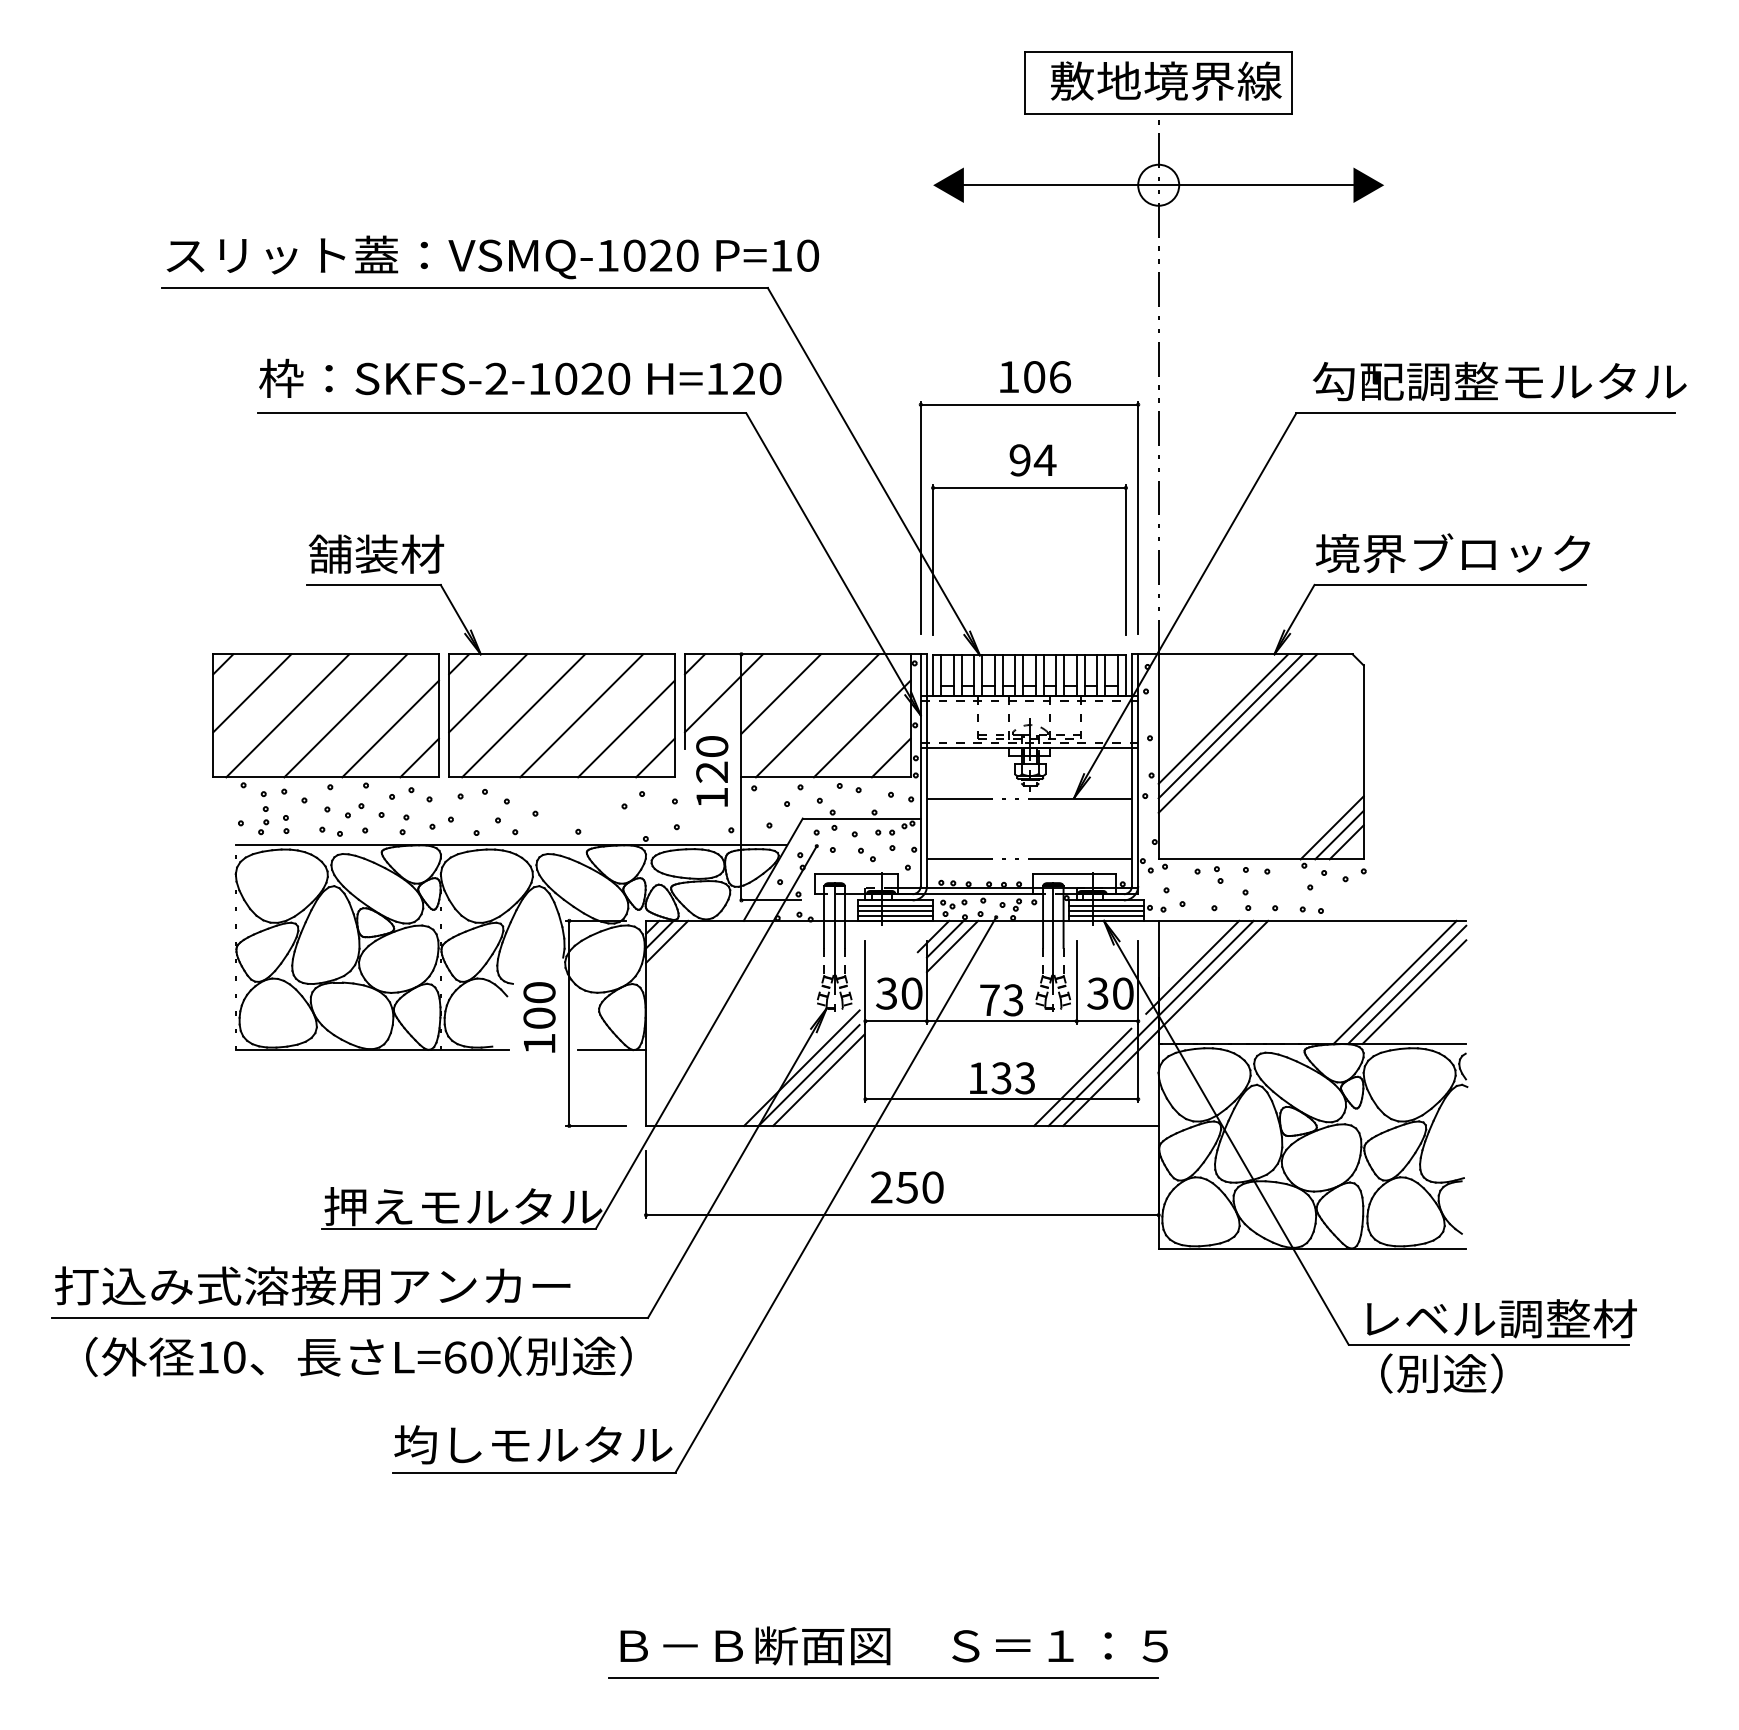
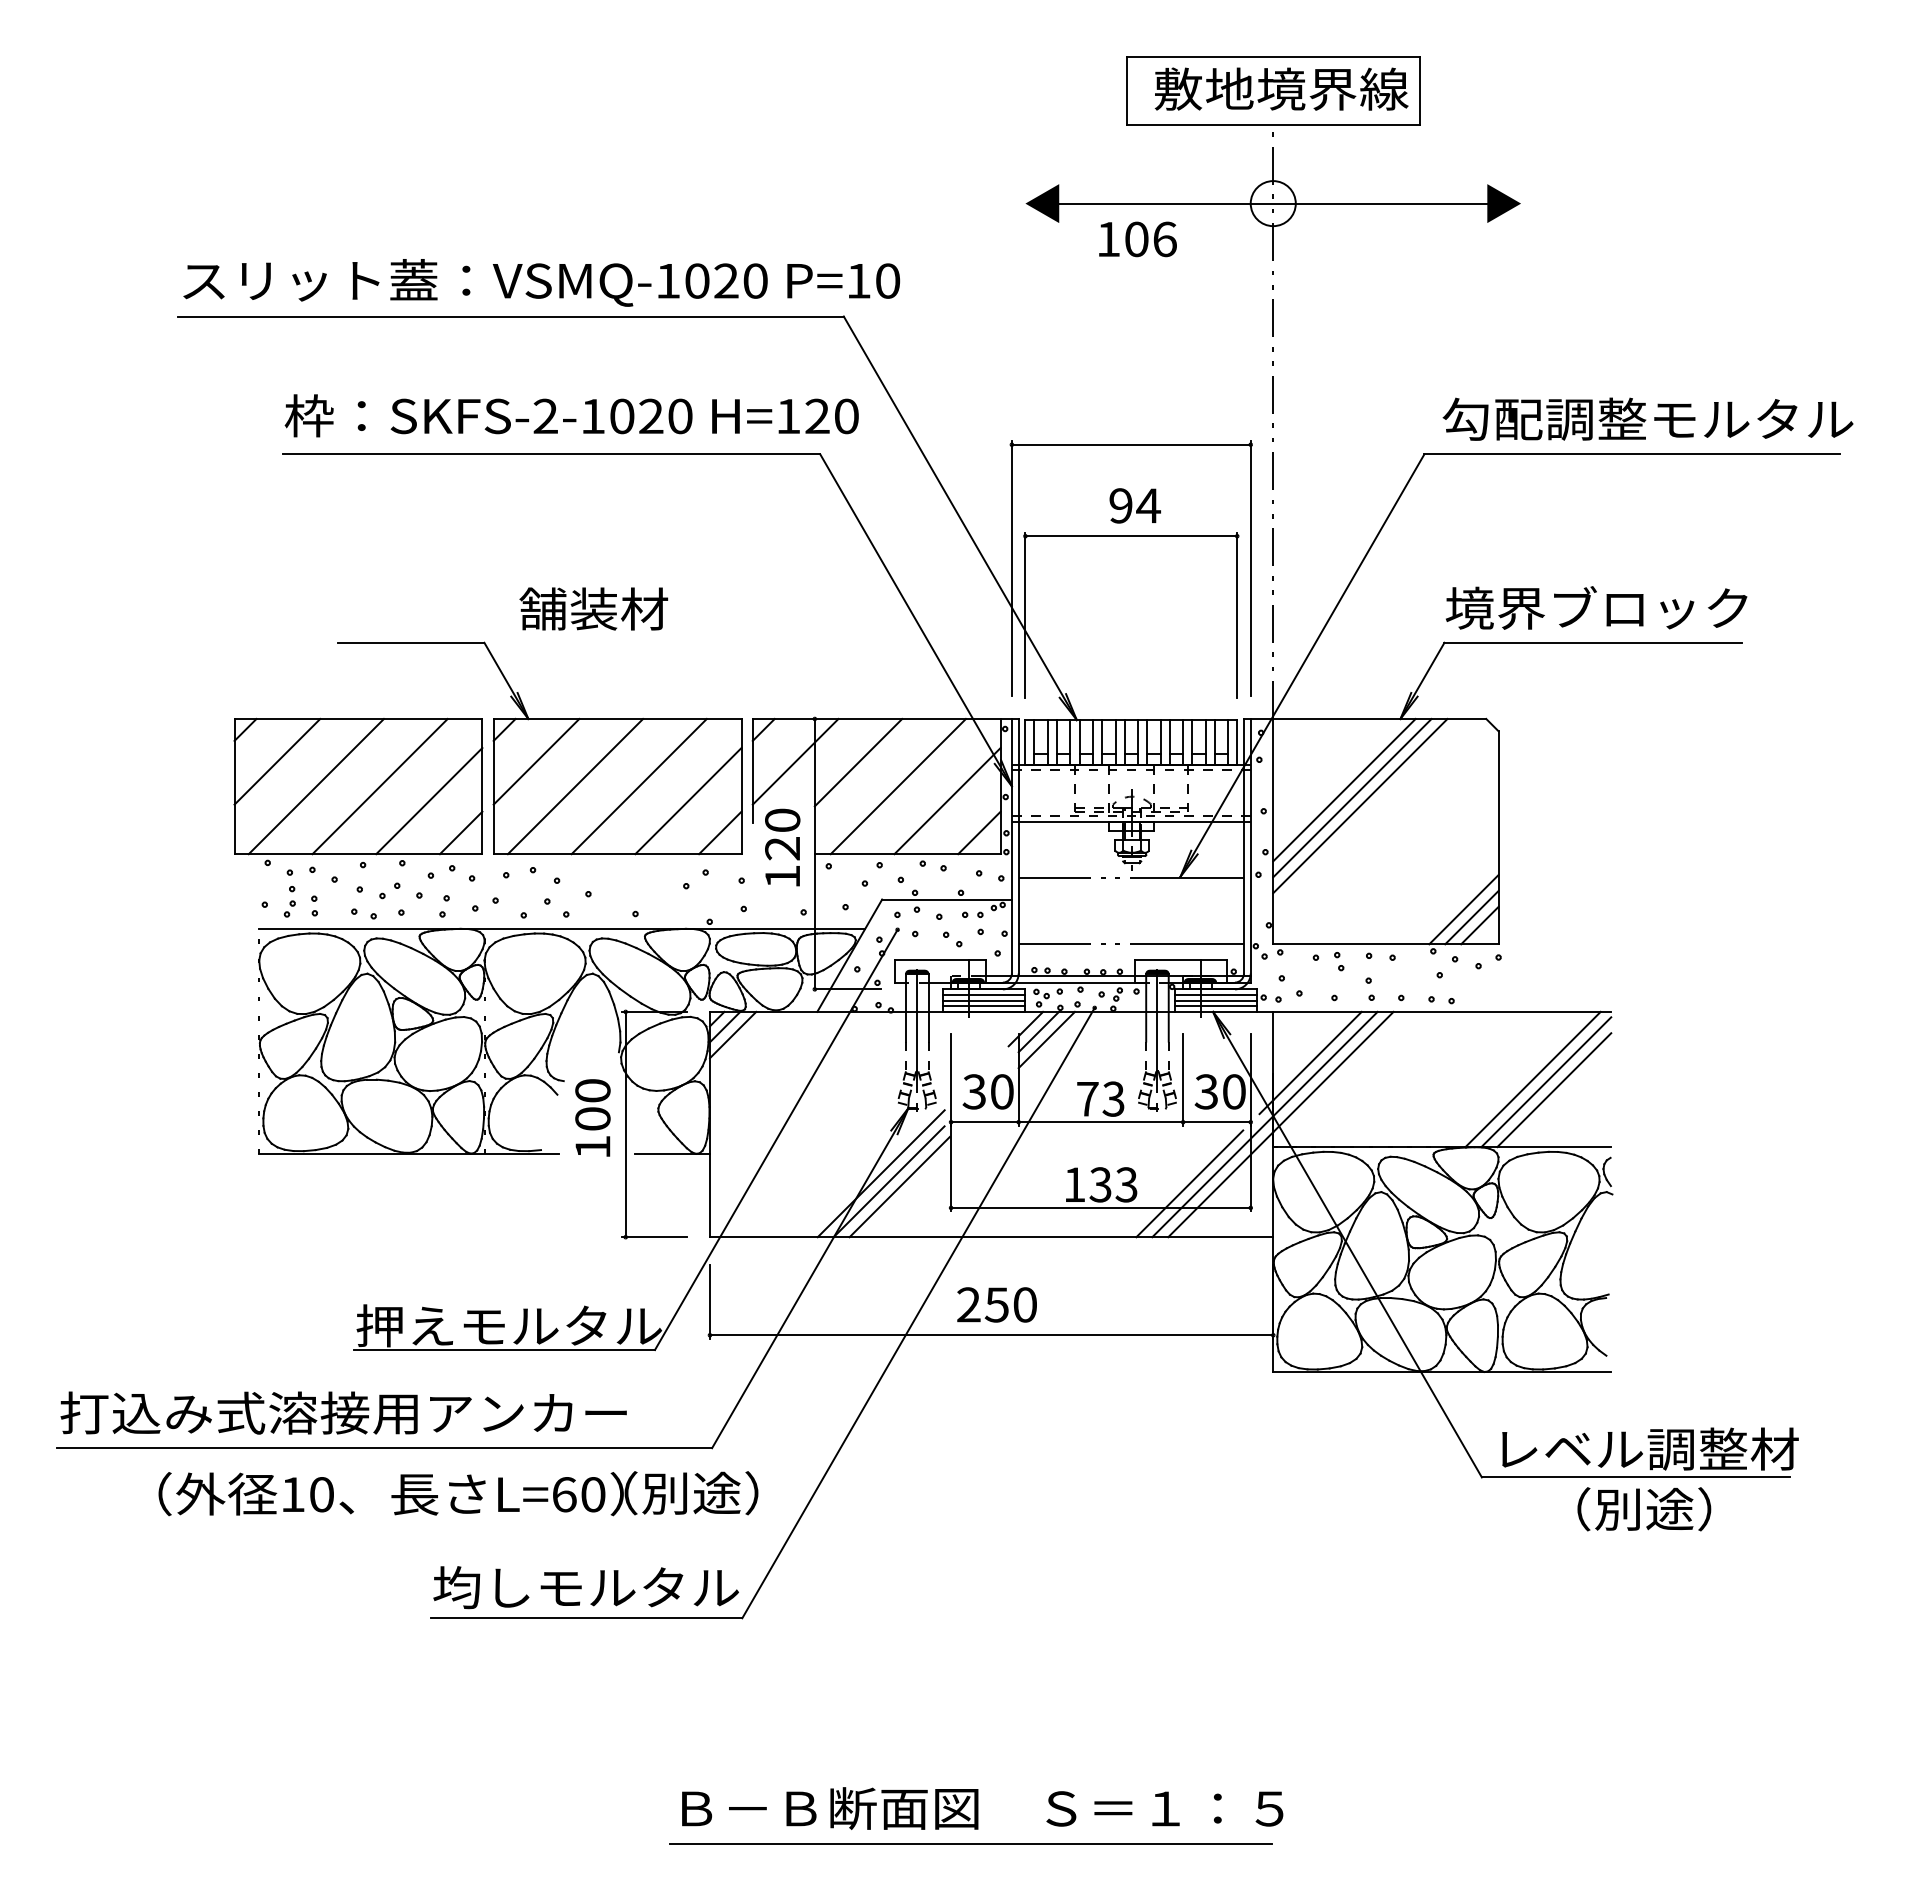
text: (1035, 377) -> (1137, 239), moved
text: (376, 553) -> (593, 608), moved
text: (358, 1356) -> (458, 1493), moved
text: (1441, 1373) -> (1644, 1509), moved

